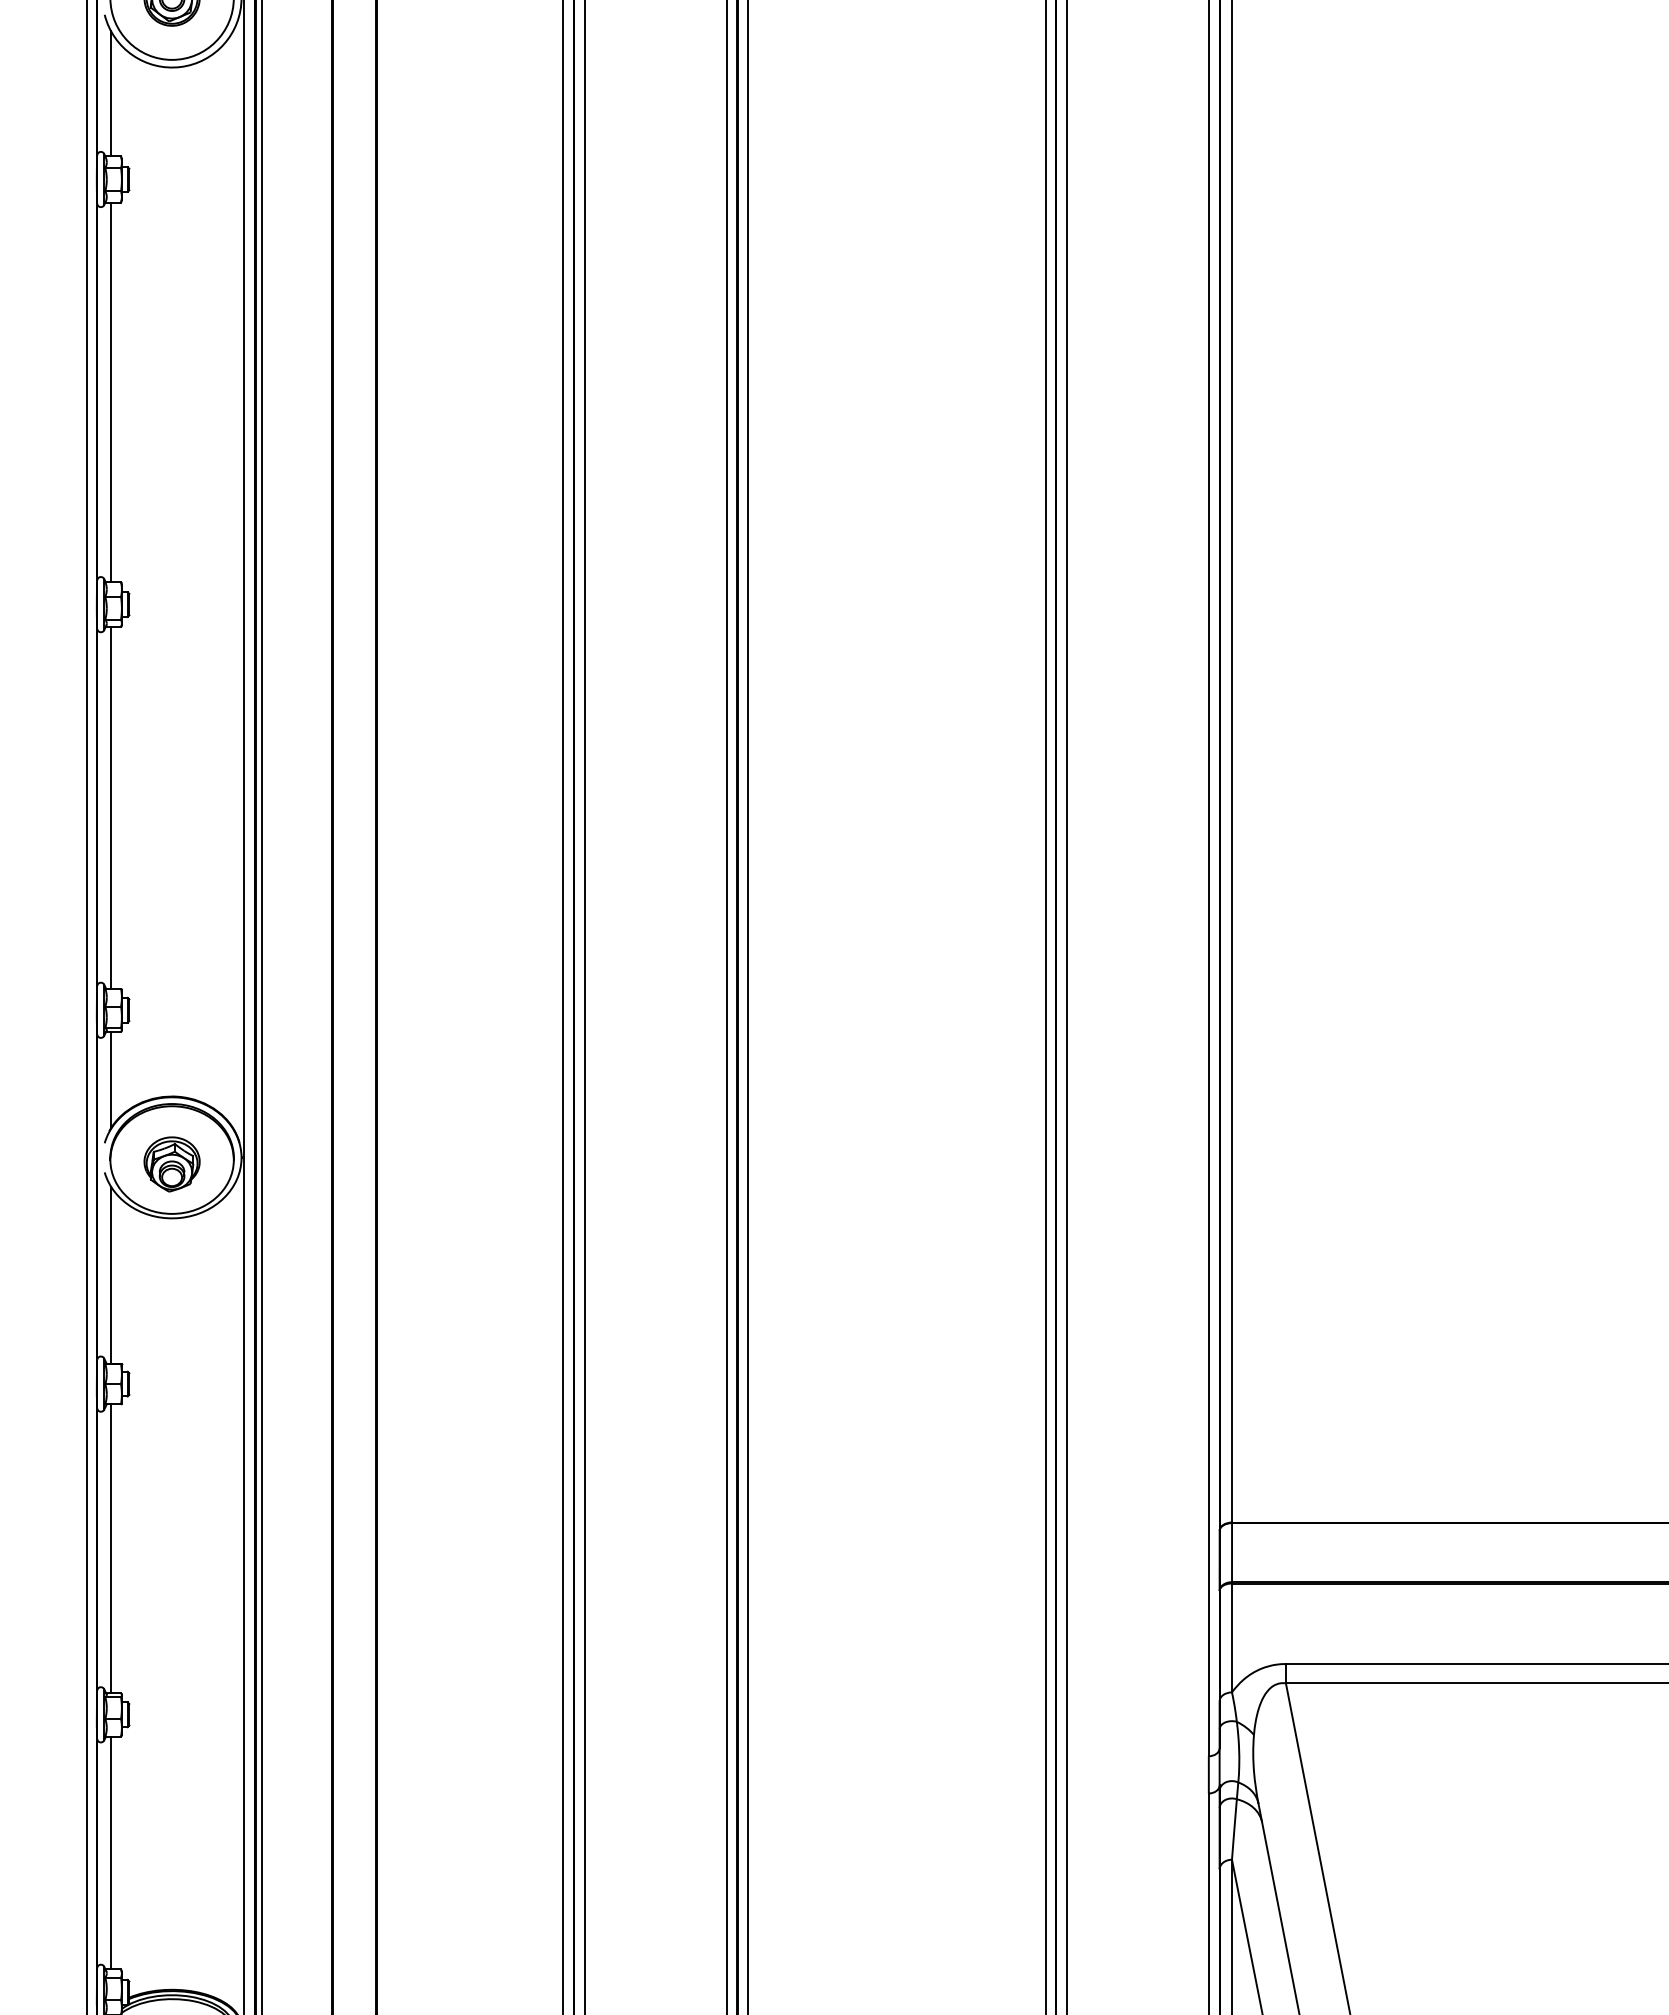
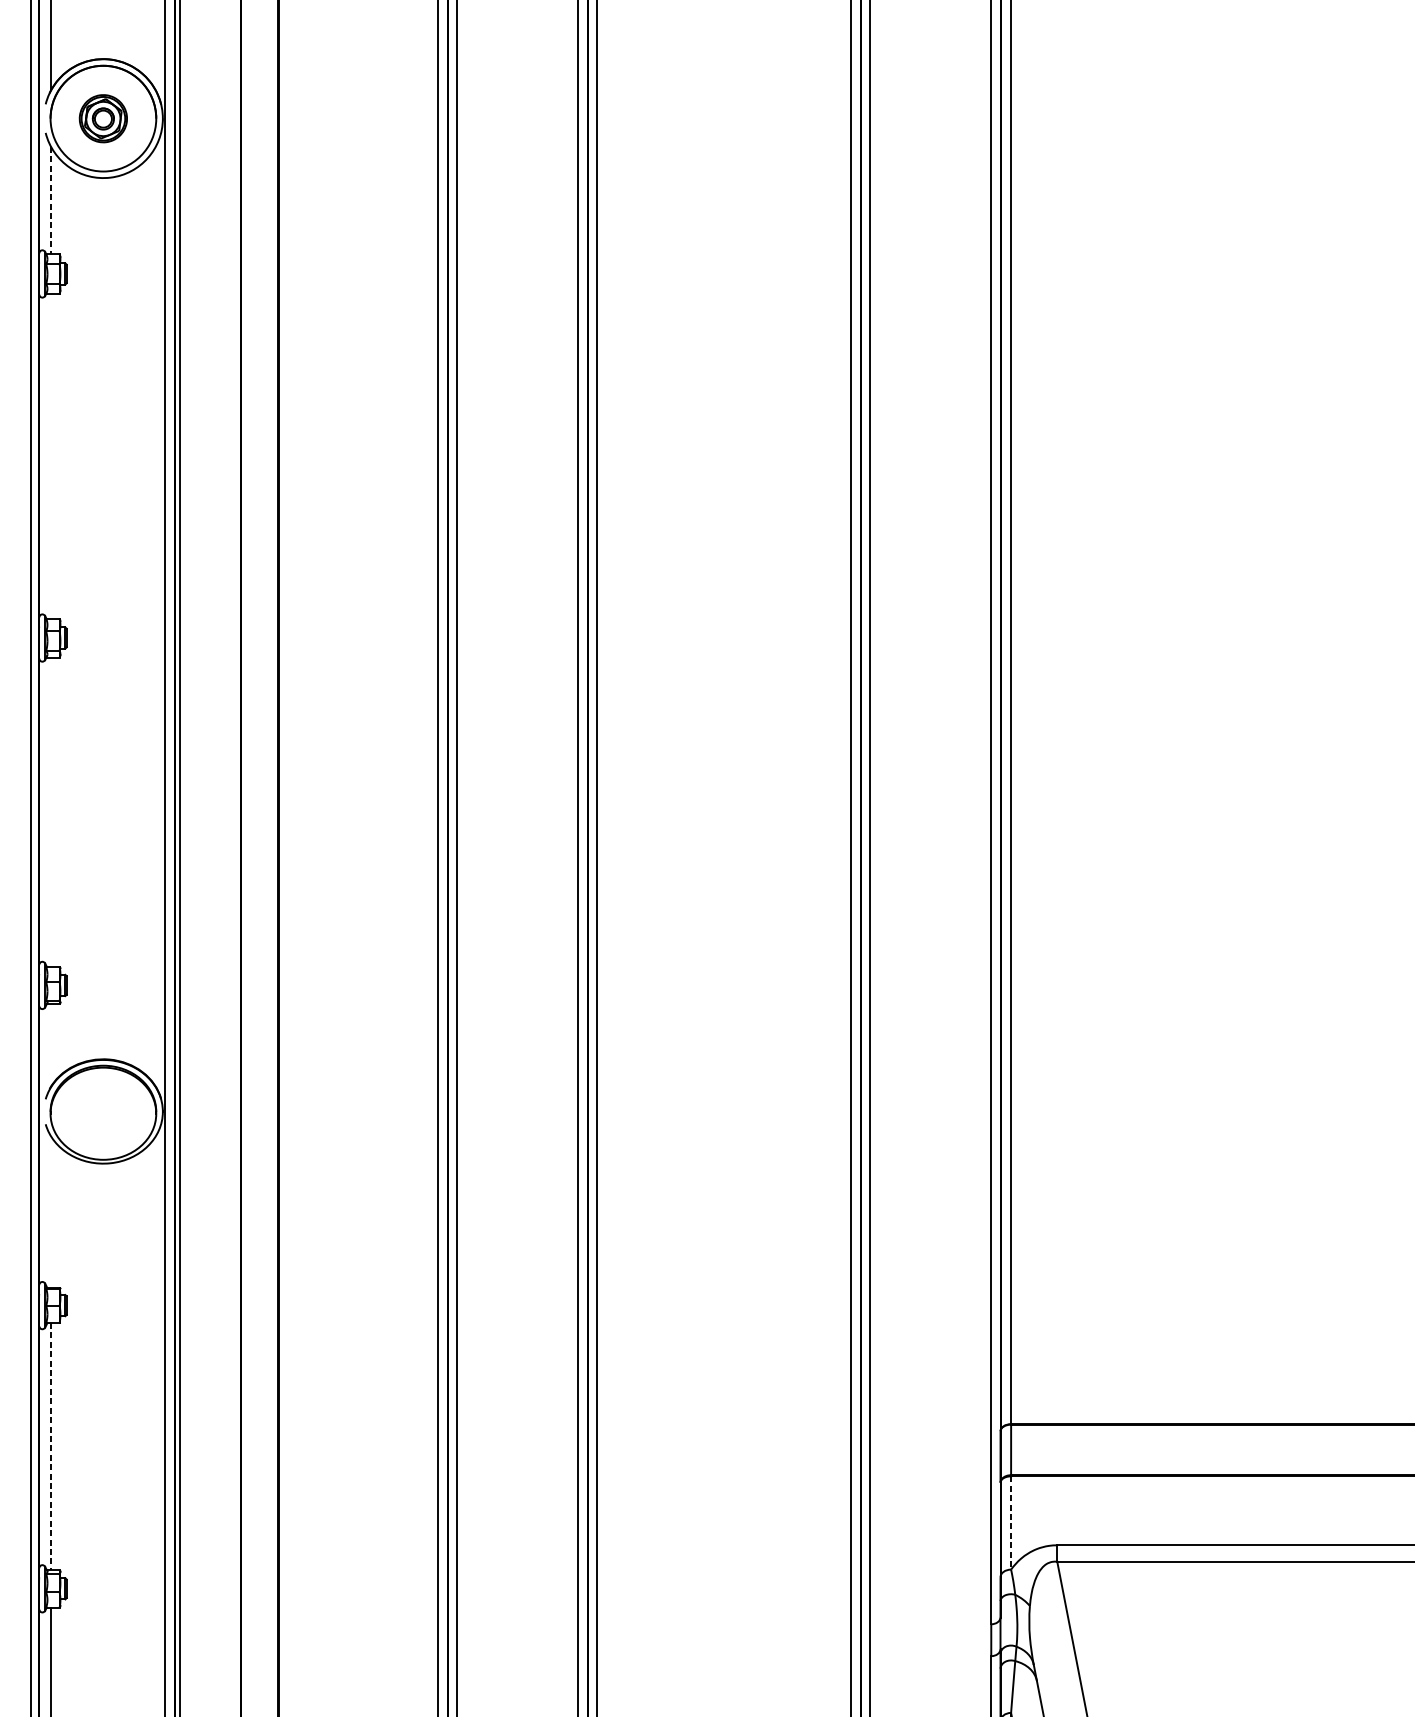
line: (111, 93) -> (51, 200), solid -> dashed
line: (111, 391) -> (51, 455), removed
line: (111, 807) -> (51, 811), removed
line: (111, 1079) -> (51, 1044), removed
part: (171, 1164) -> (102, 1117), removed
line: (111, 1274) -> (51, 1211), removed
line: (111, 1549) -> (51, 1447), solid -> dashed
line: (1231, 1638) -> (1010, 1523), solid -> dashed

